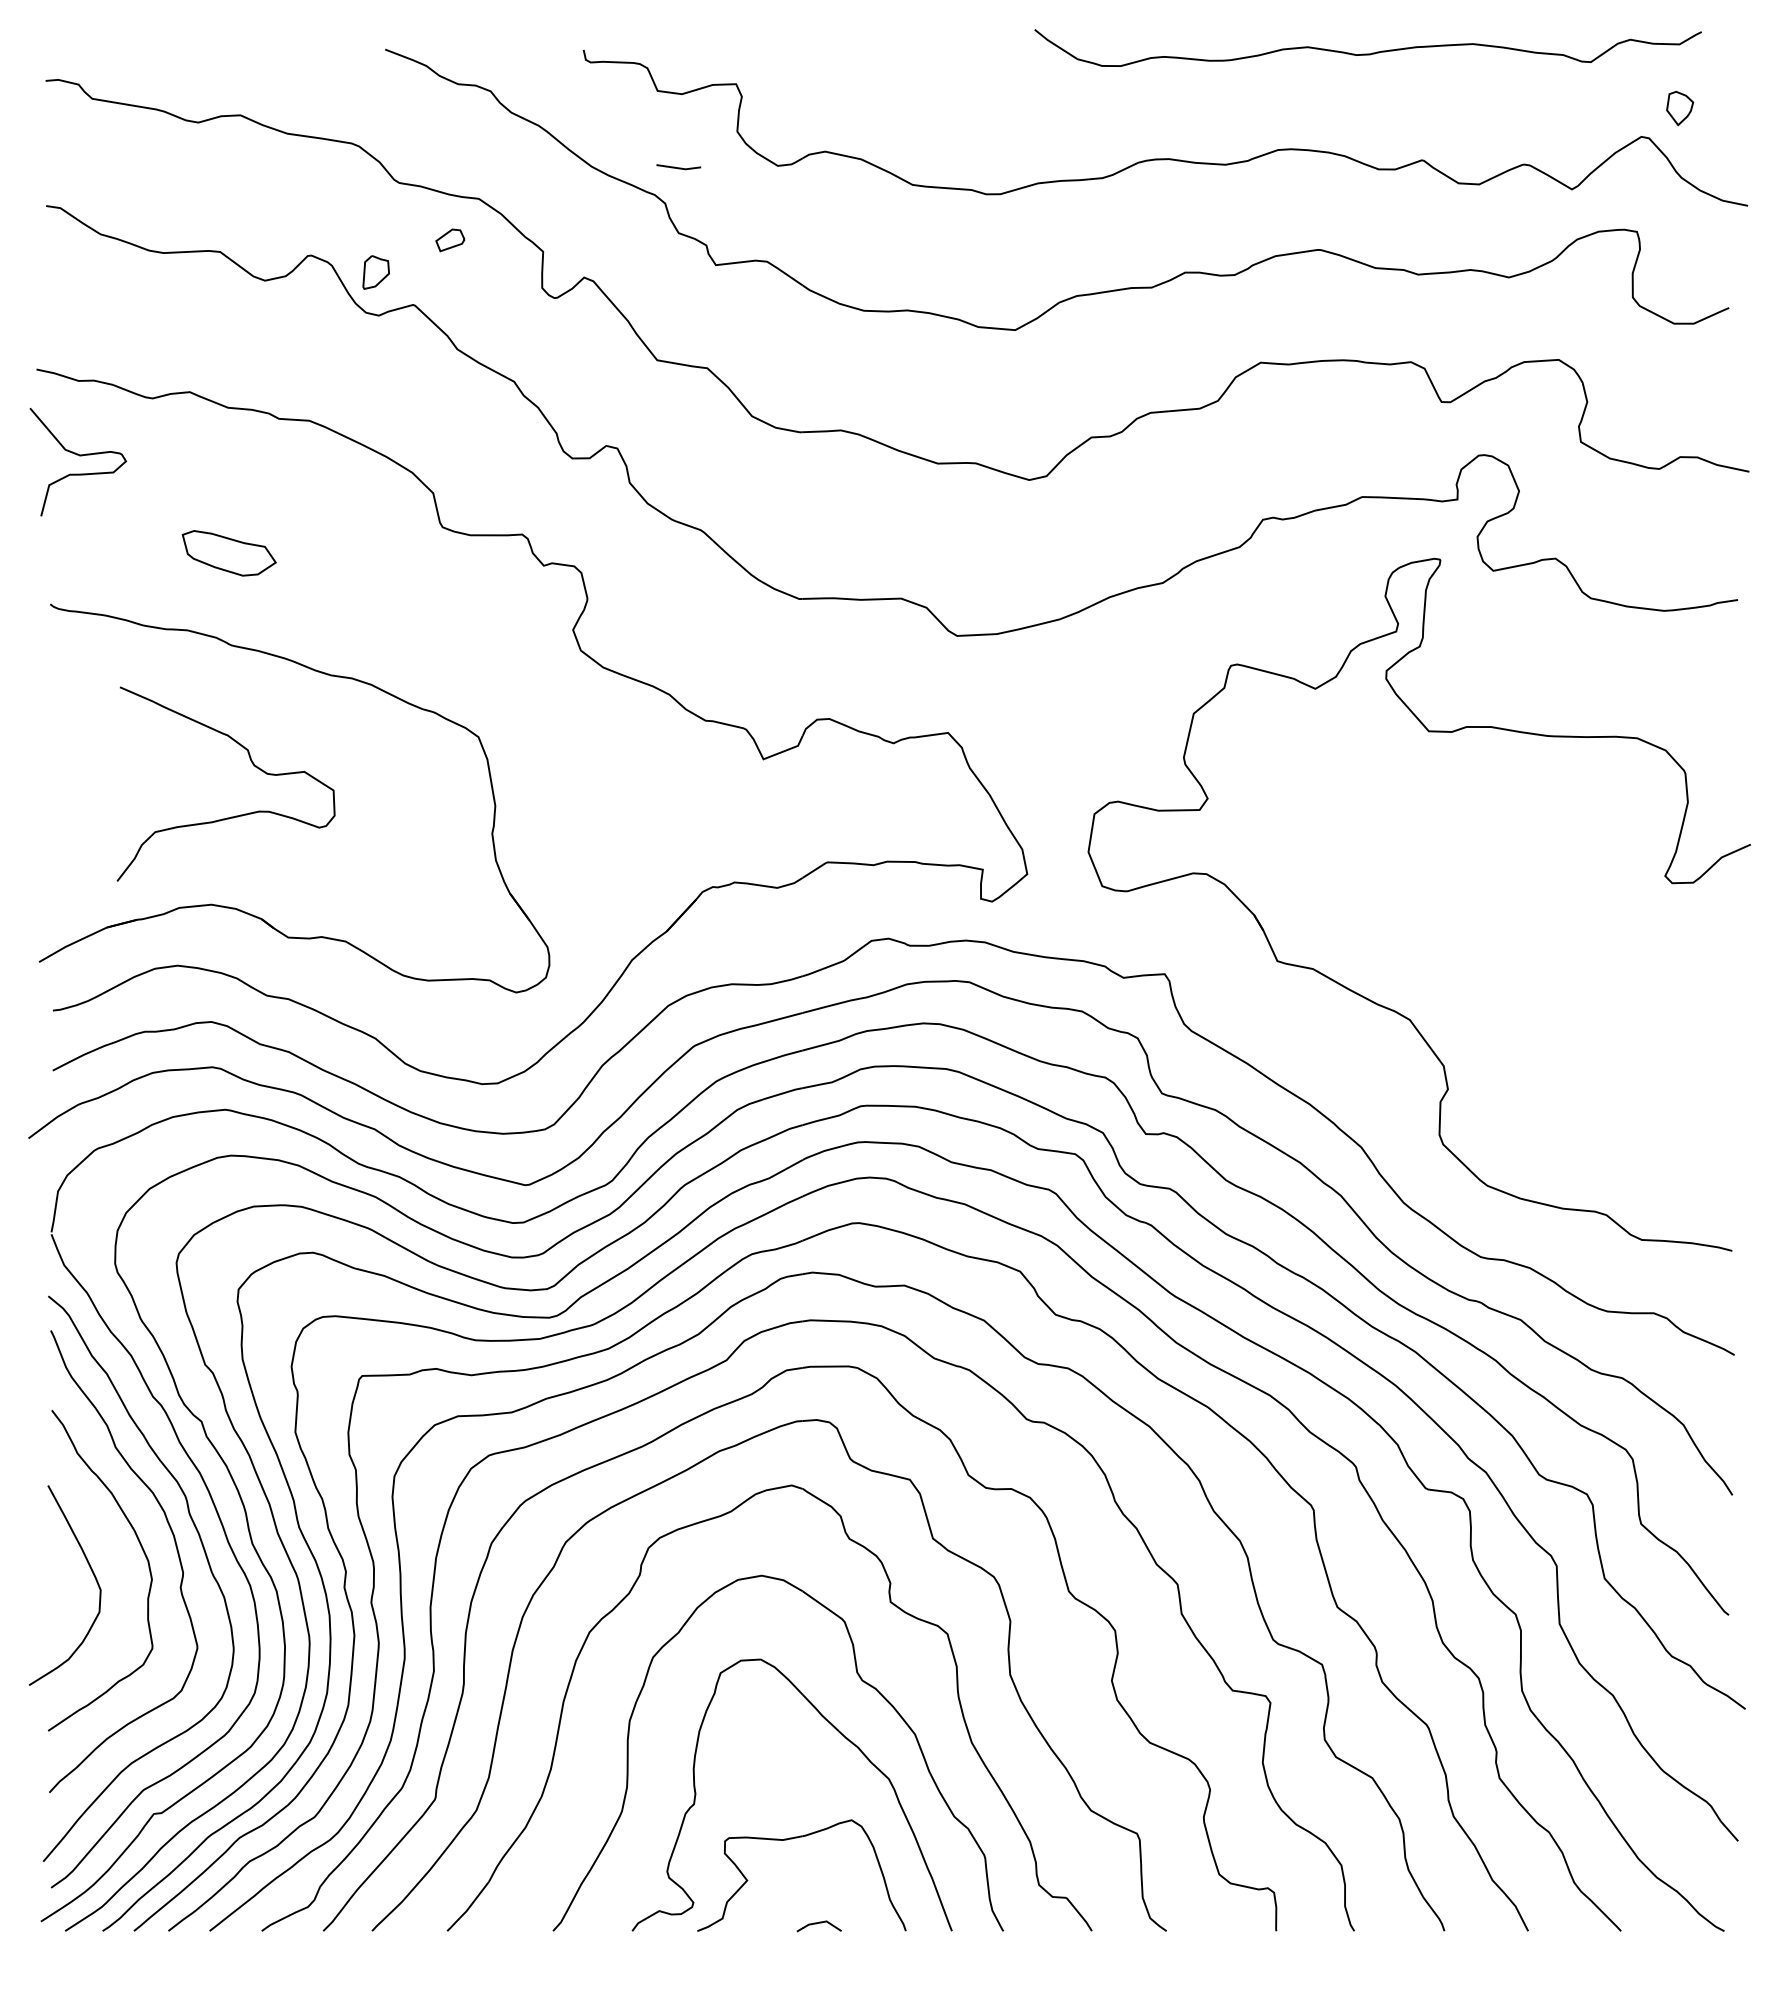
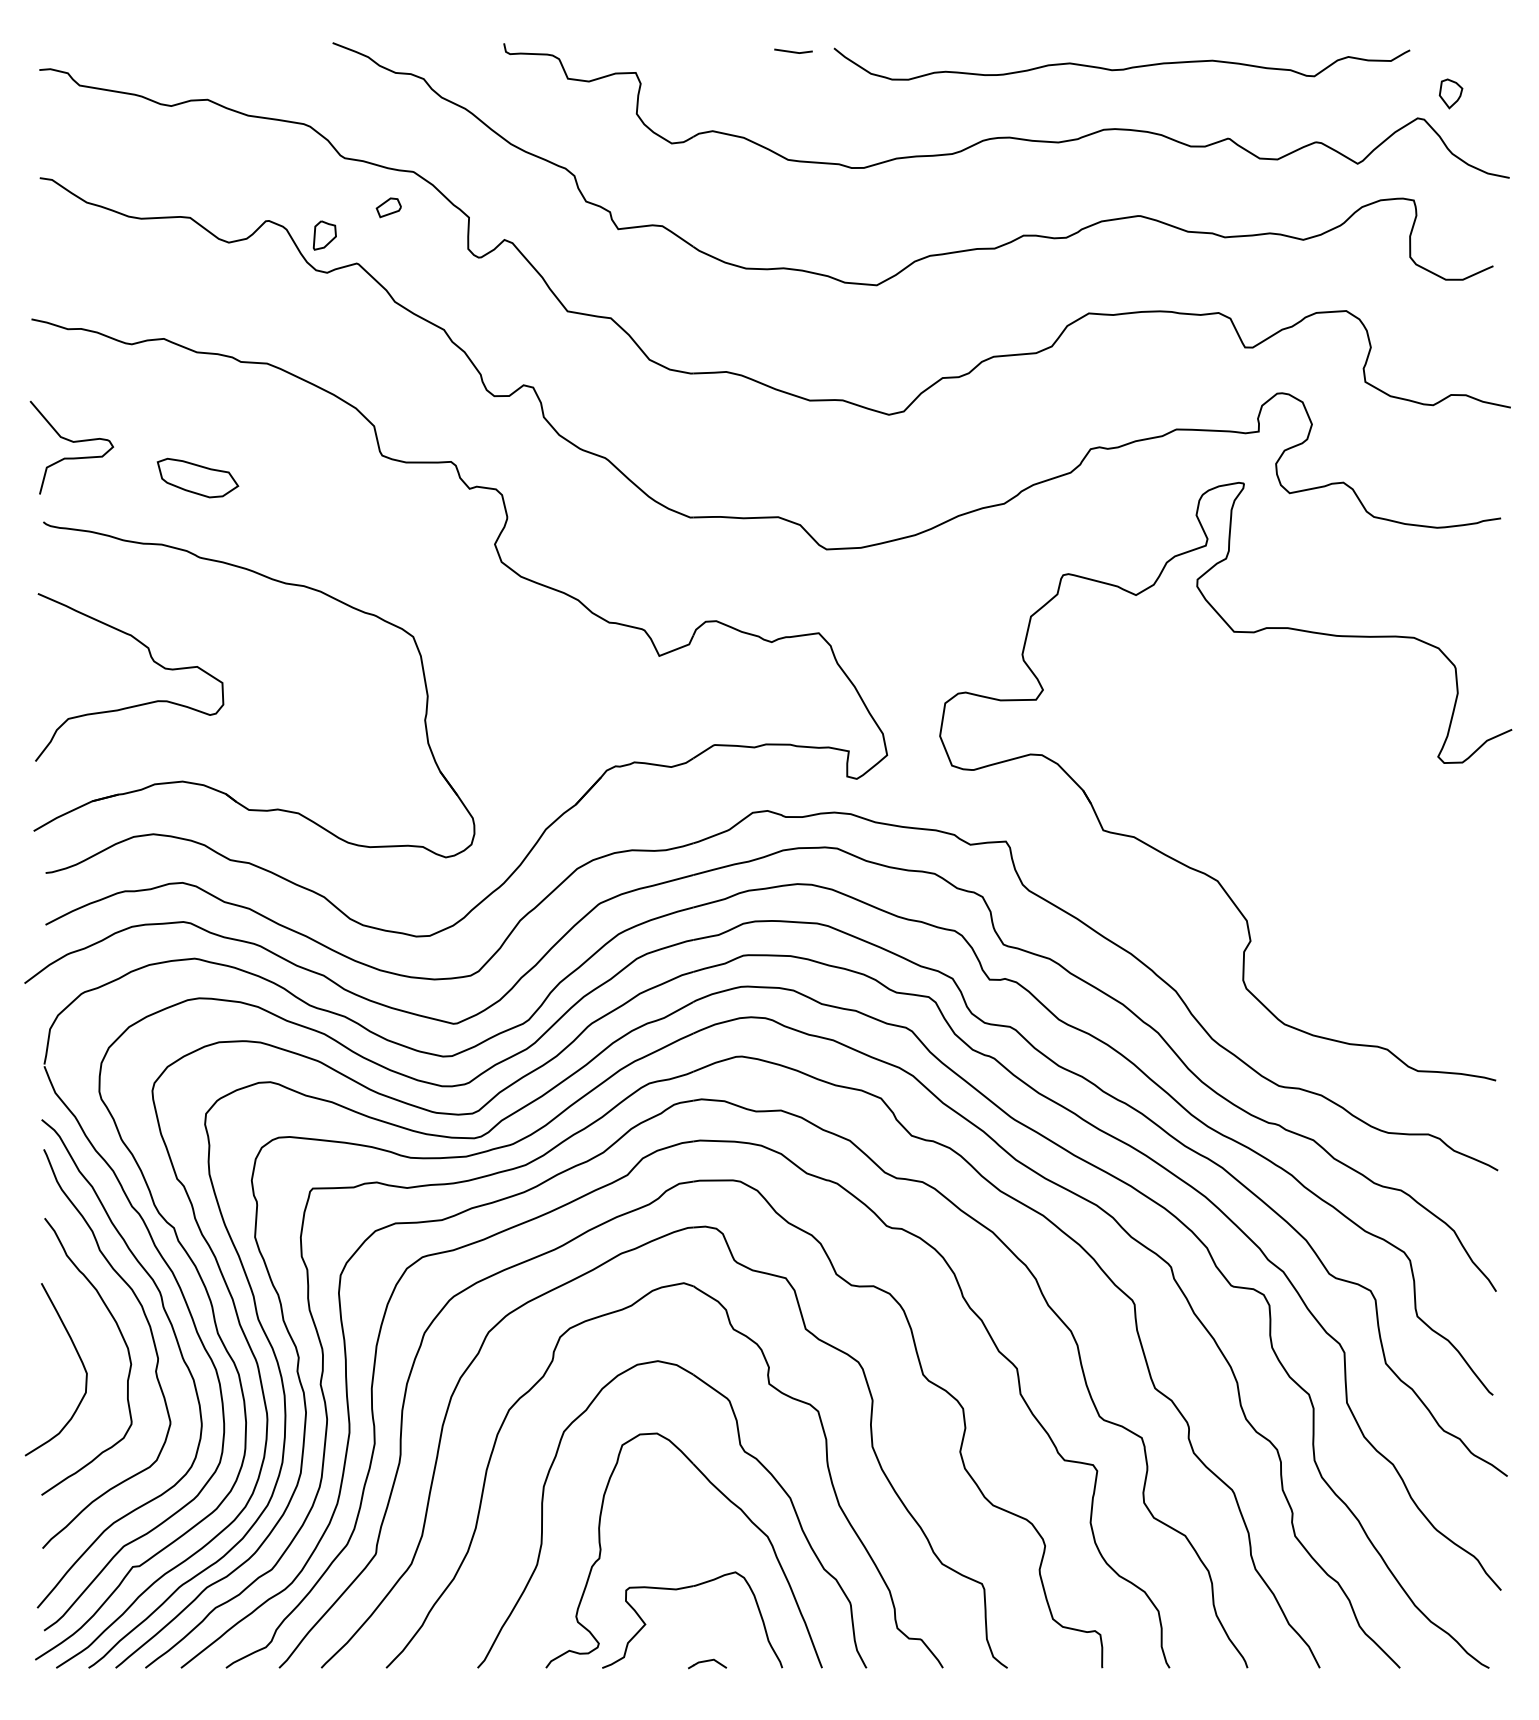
curve: (1367, 53) -> (1121, 68), moved
line: (678, 167) -> (793, 51), moved
curve: (79, 456) -> (72, 442), moved
curve: (252, 764) -> (152, 660), moved

